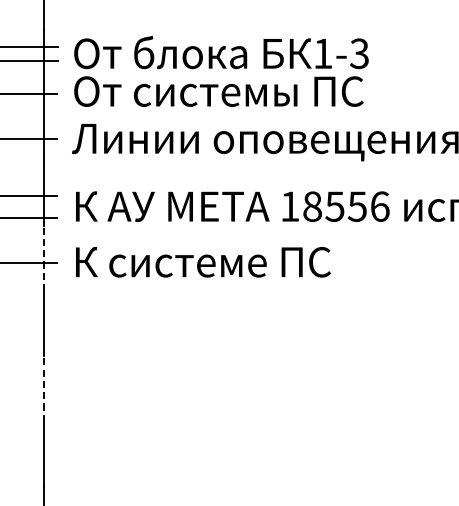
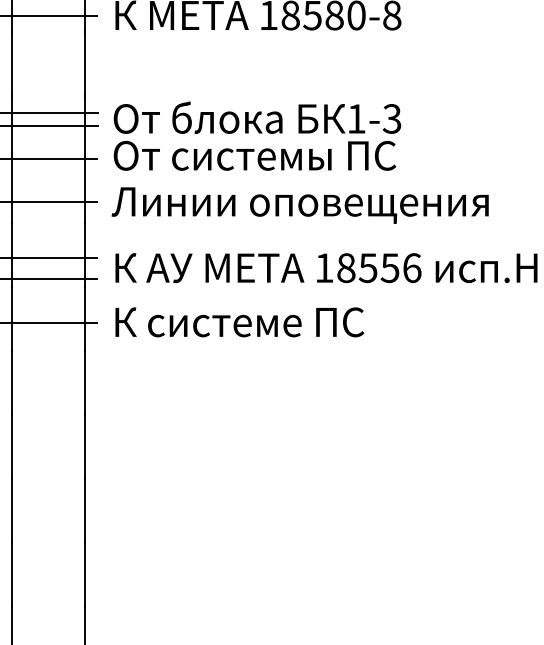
line: (44, 258) -> (84, 318), dashed -> solid
line: (44, 389) -> (84, 446), dashed -> solid

